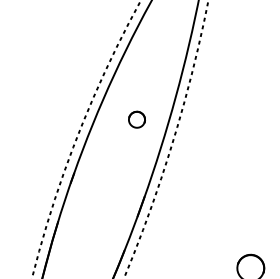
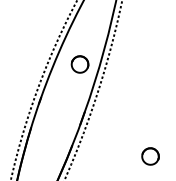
part: (136, 119) -> (79, 64), size x1.67

